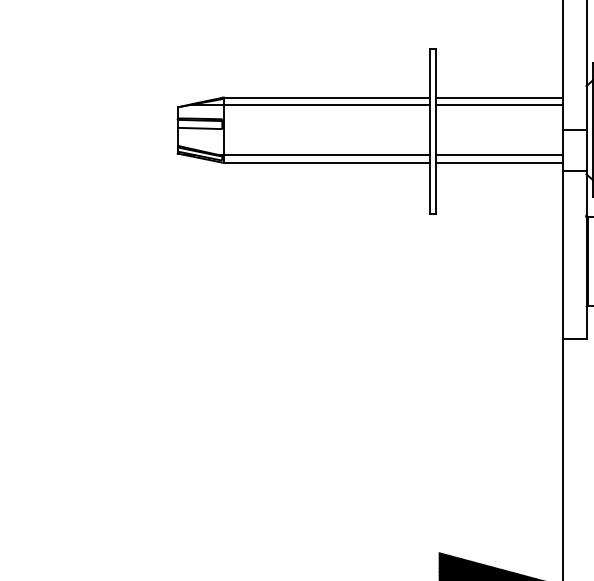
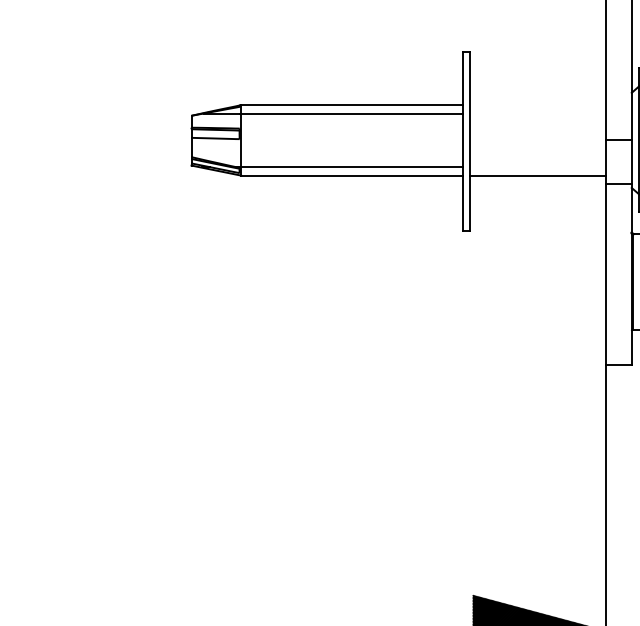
line: (498, 97) -> (537, 105), removed
line: (498, 105) -> (537, 113), removed
line: (498, 155) -> (537, 167), removed

